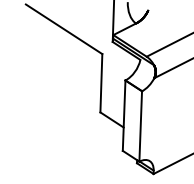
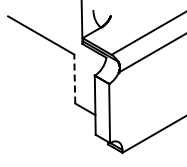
line: (101, 82) -> (74, 78), solid -> dashed

